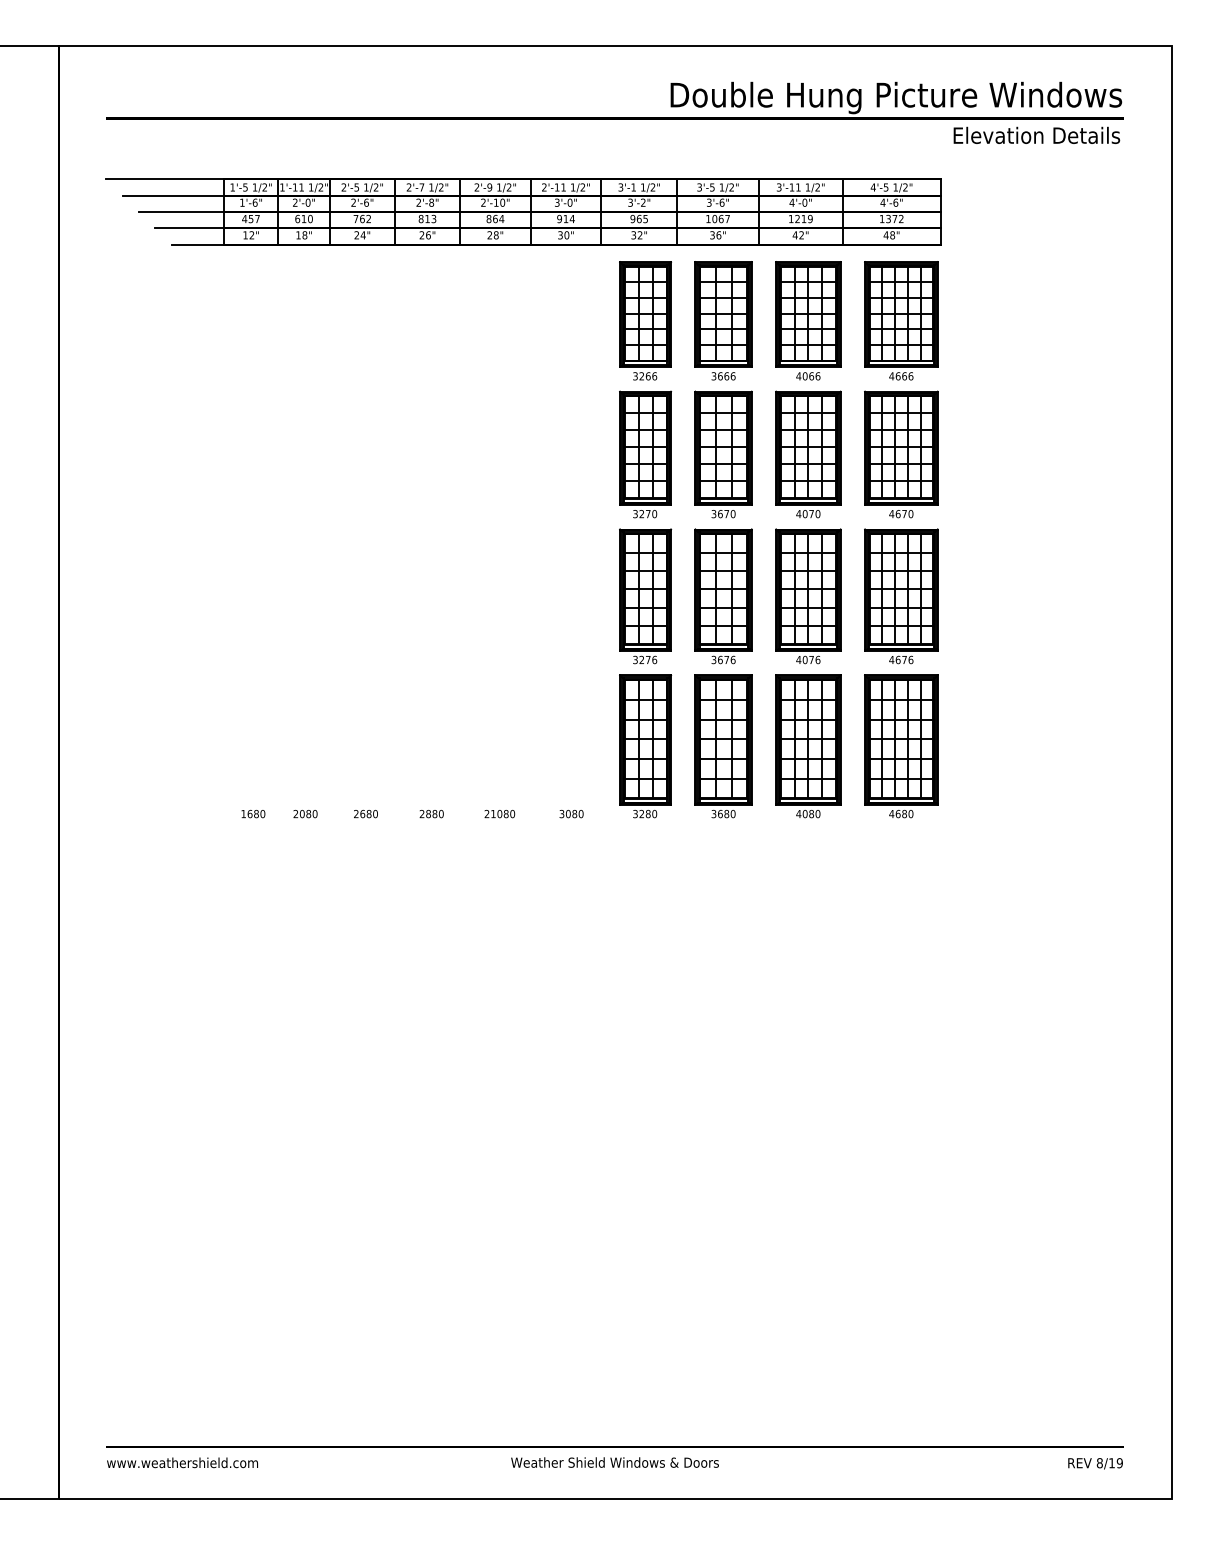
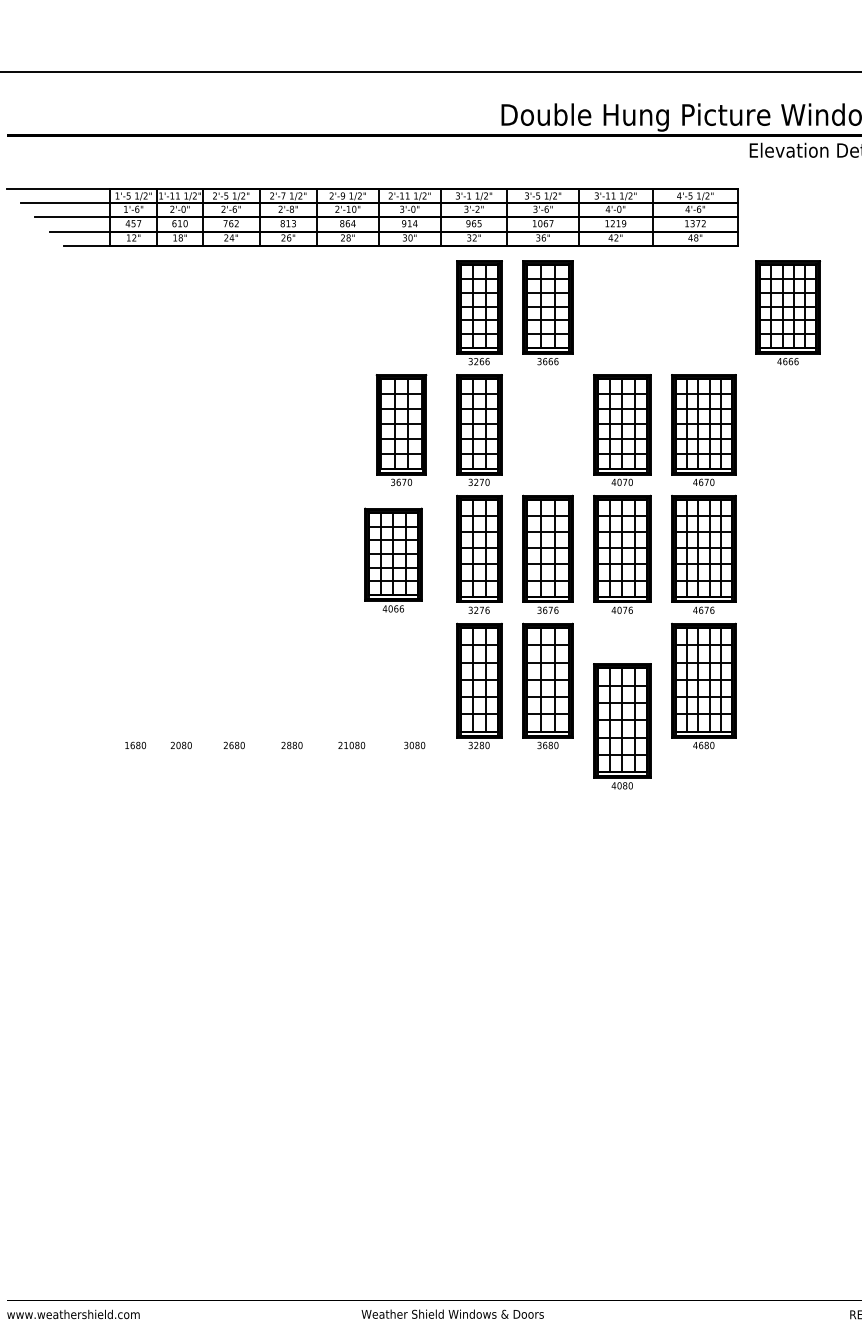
part: (808, 320) -> (393, 559), moved
part: (901, 320) -> (788, 312), moved
part: (723, 454) -> (401, 430), moved
part: (808, 746) -> (622, 726), moved

